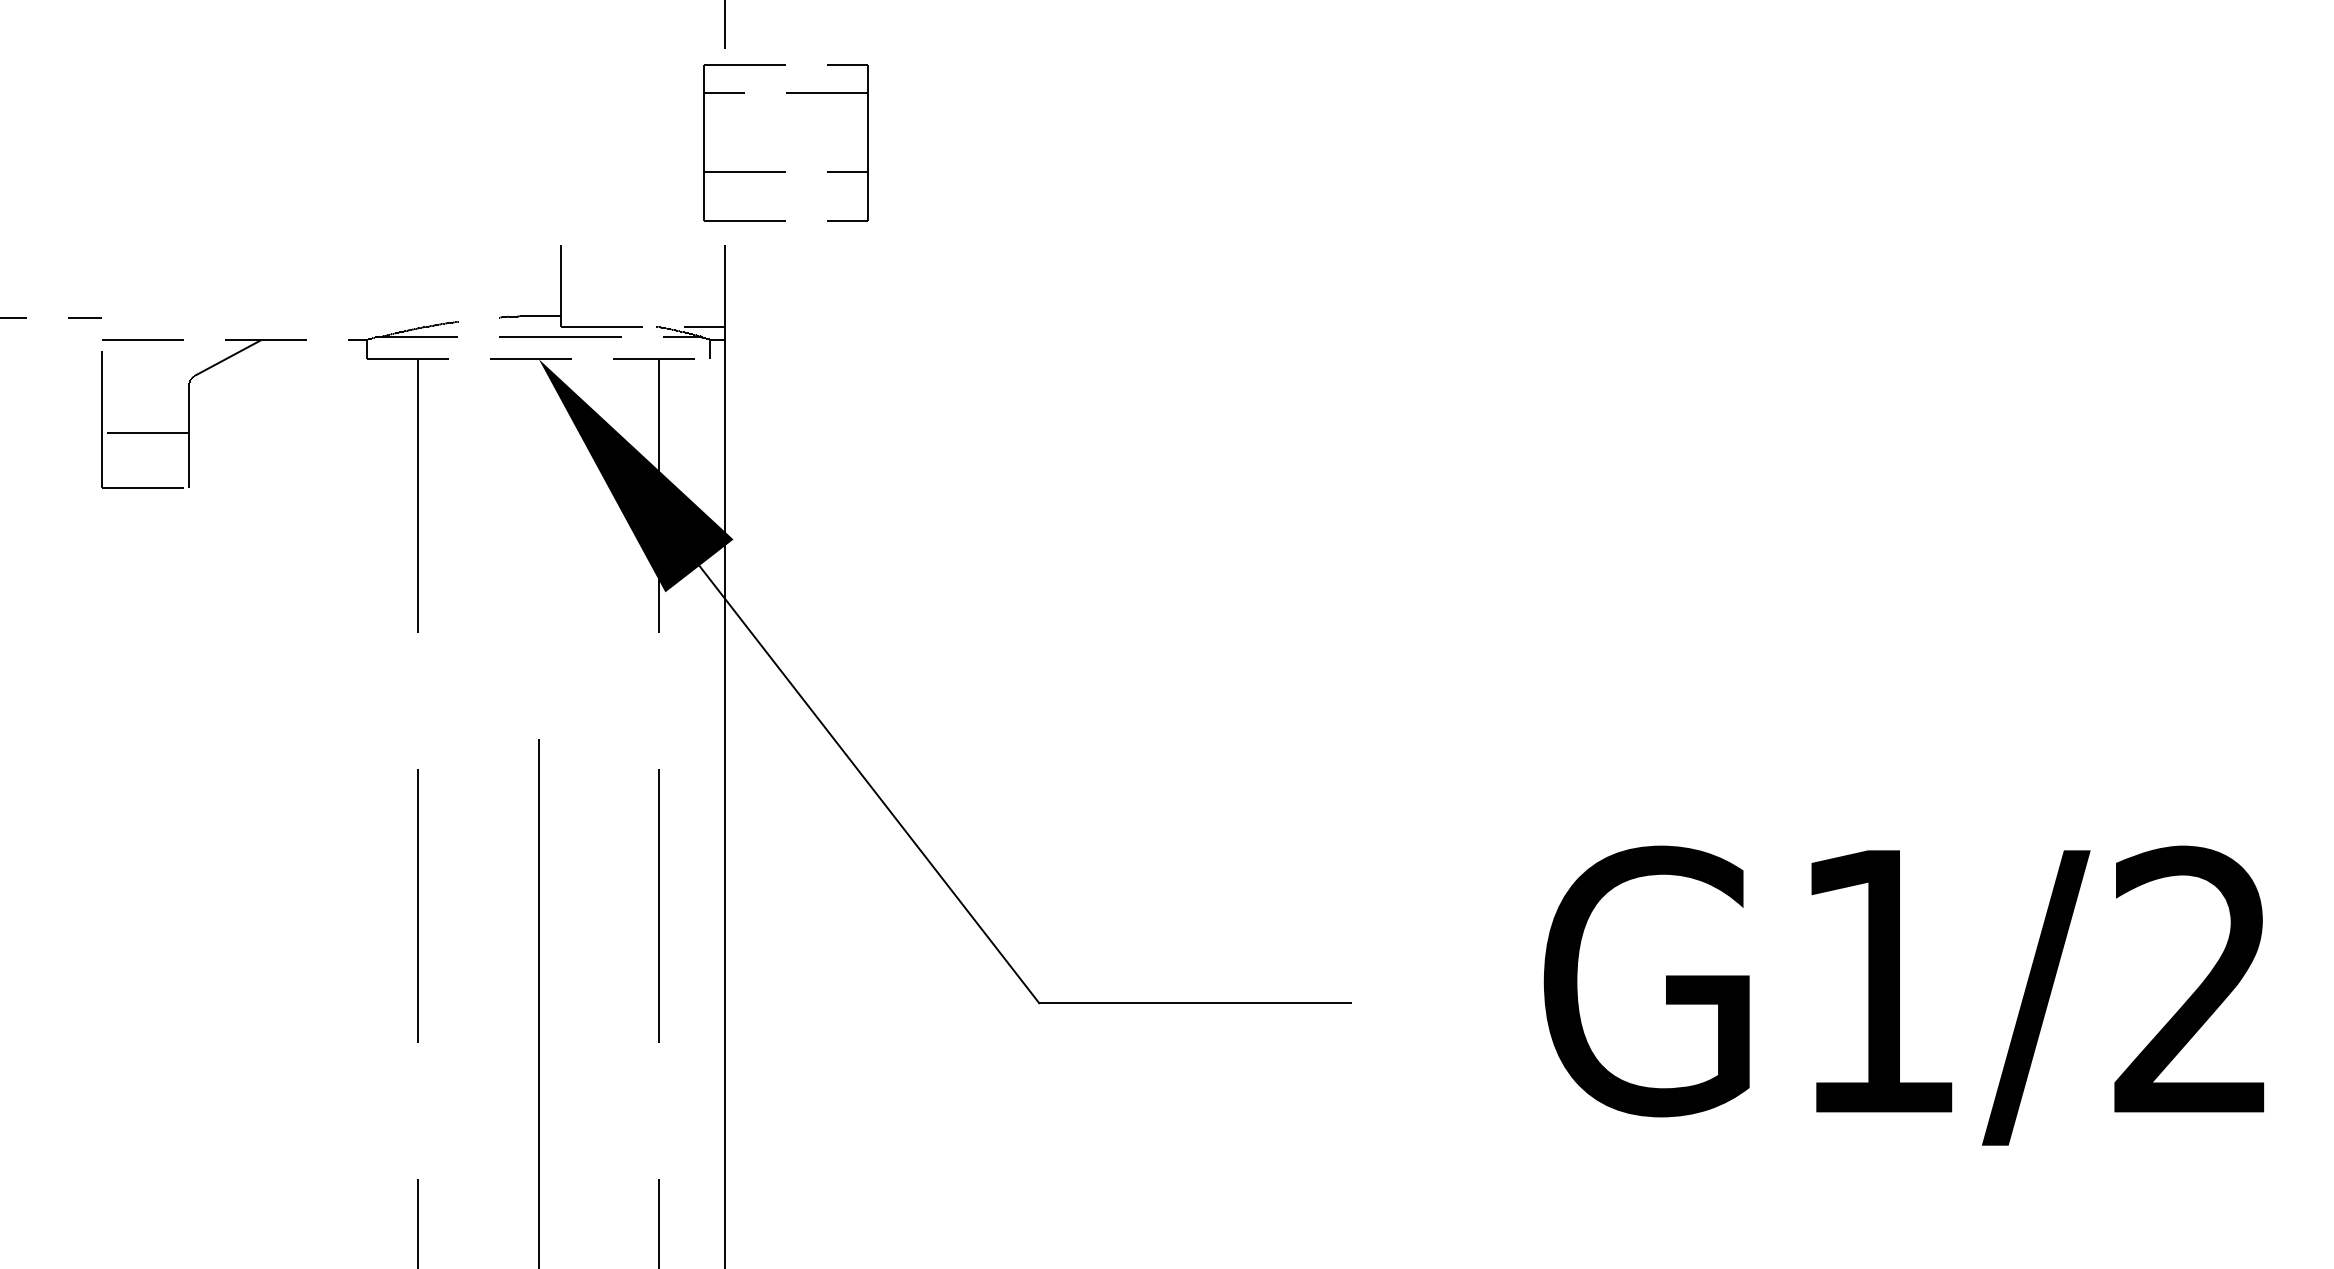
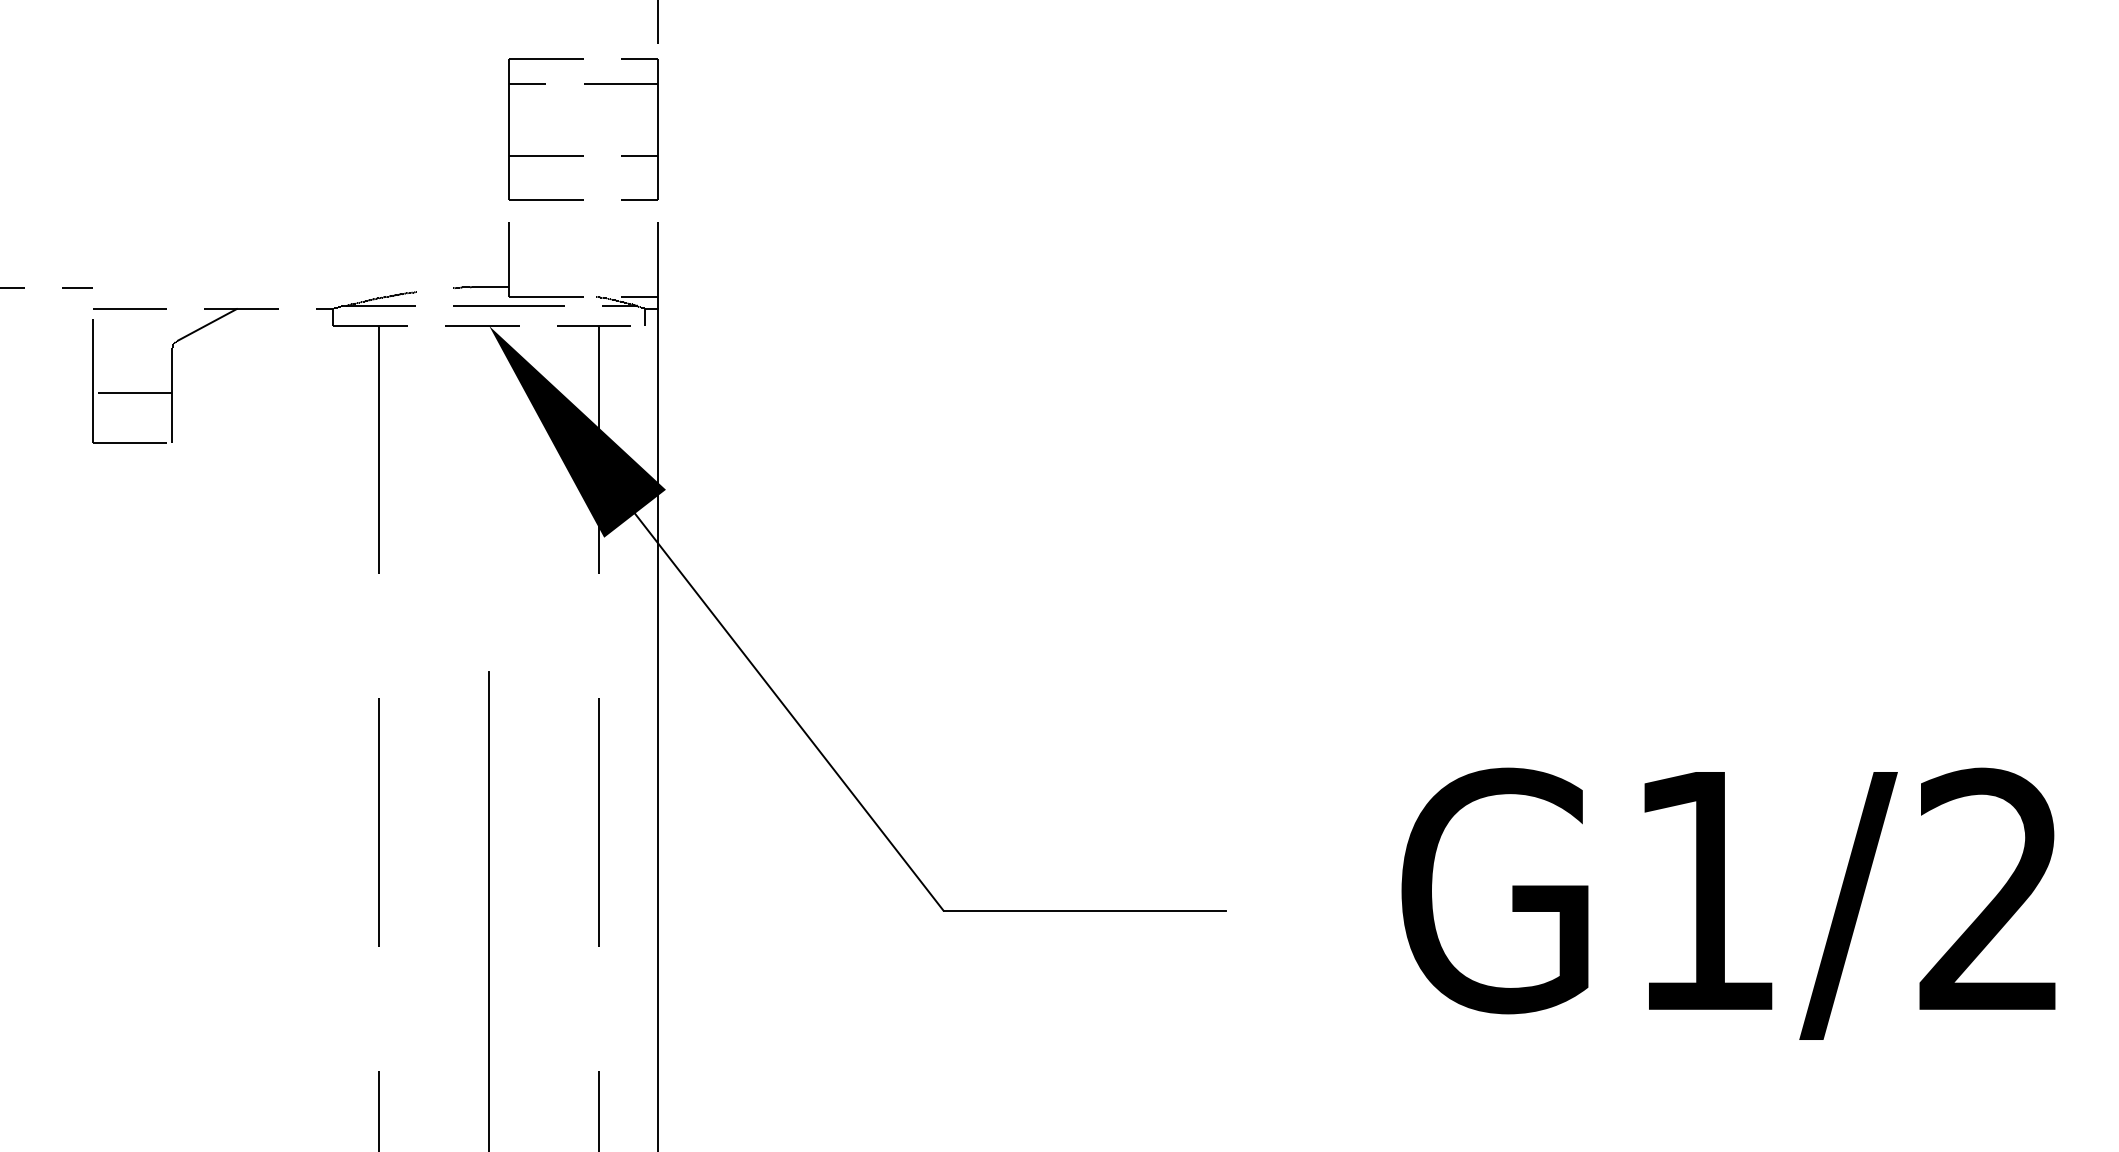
part: (785, 171) -> (583, 155), moved

